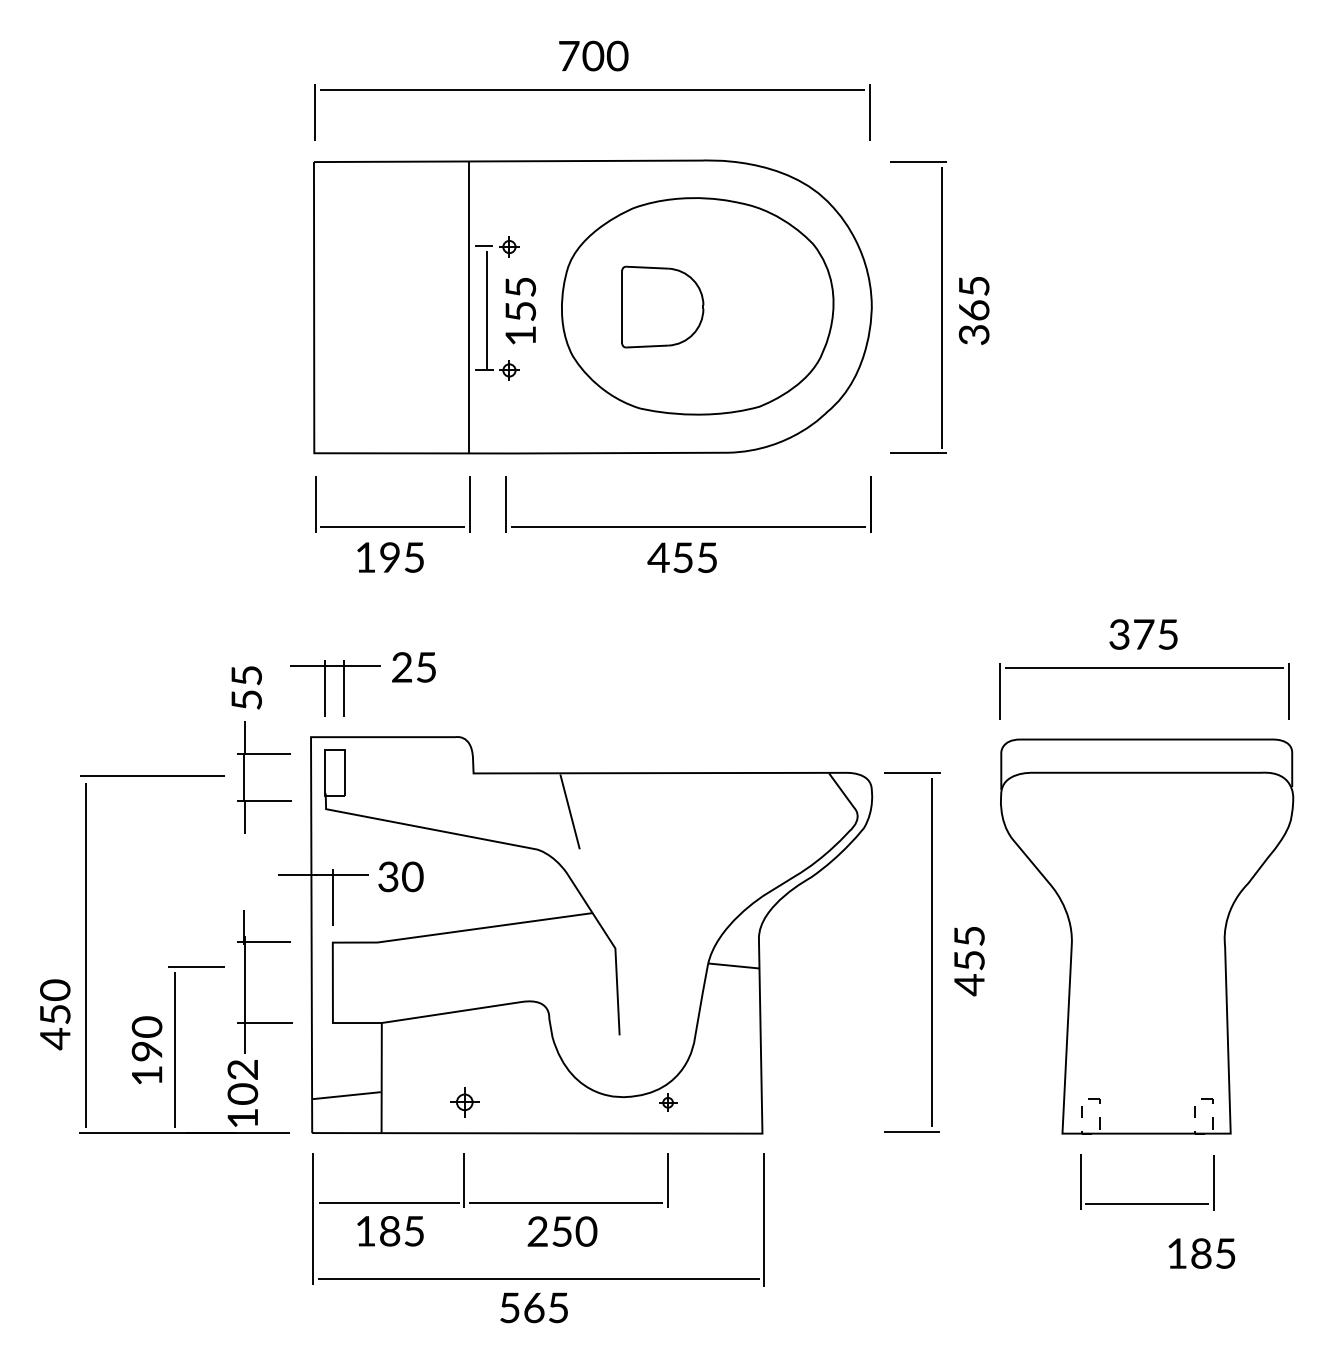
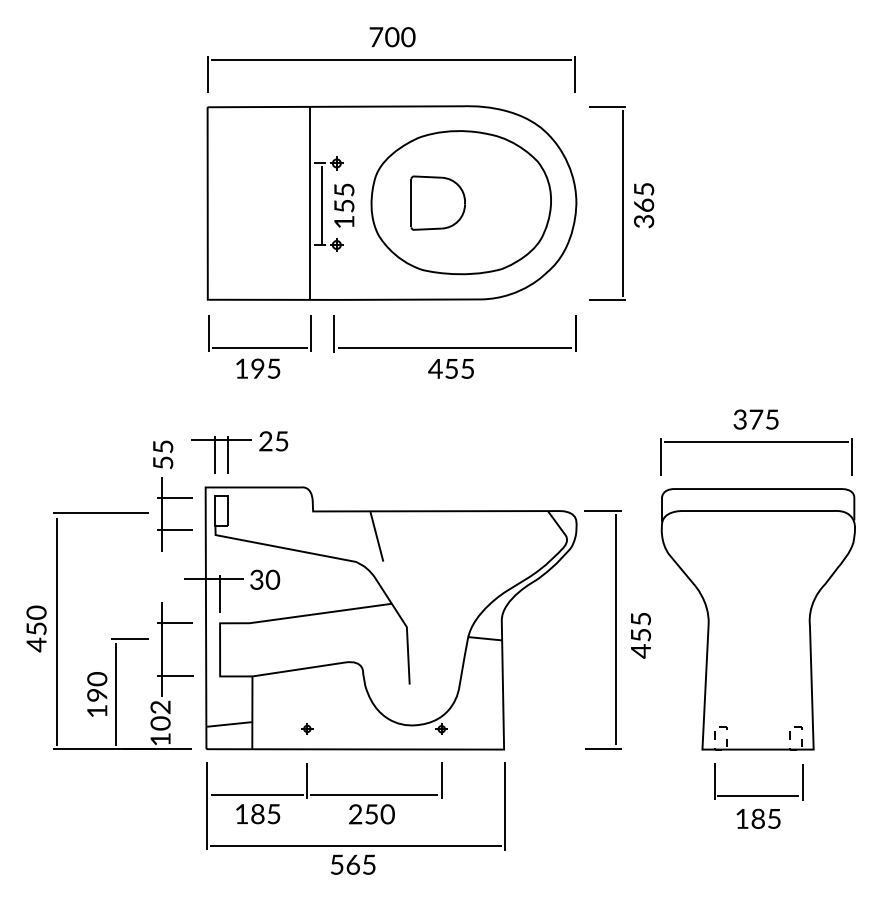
text: (55, 1014) -> (36, 628), moved
part: (465, 1101) -> (307, 728), size x0.62
text: (1201, 1253) -> (758, 818), moved

